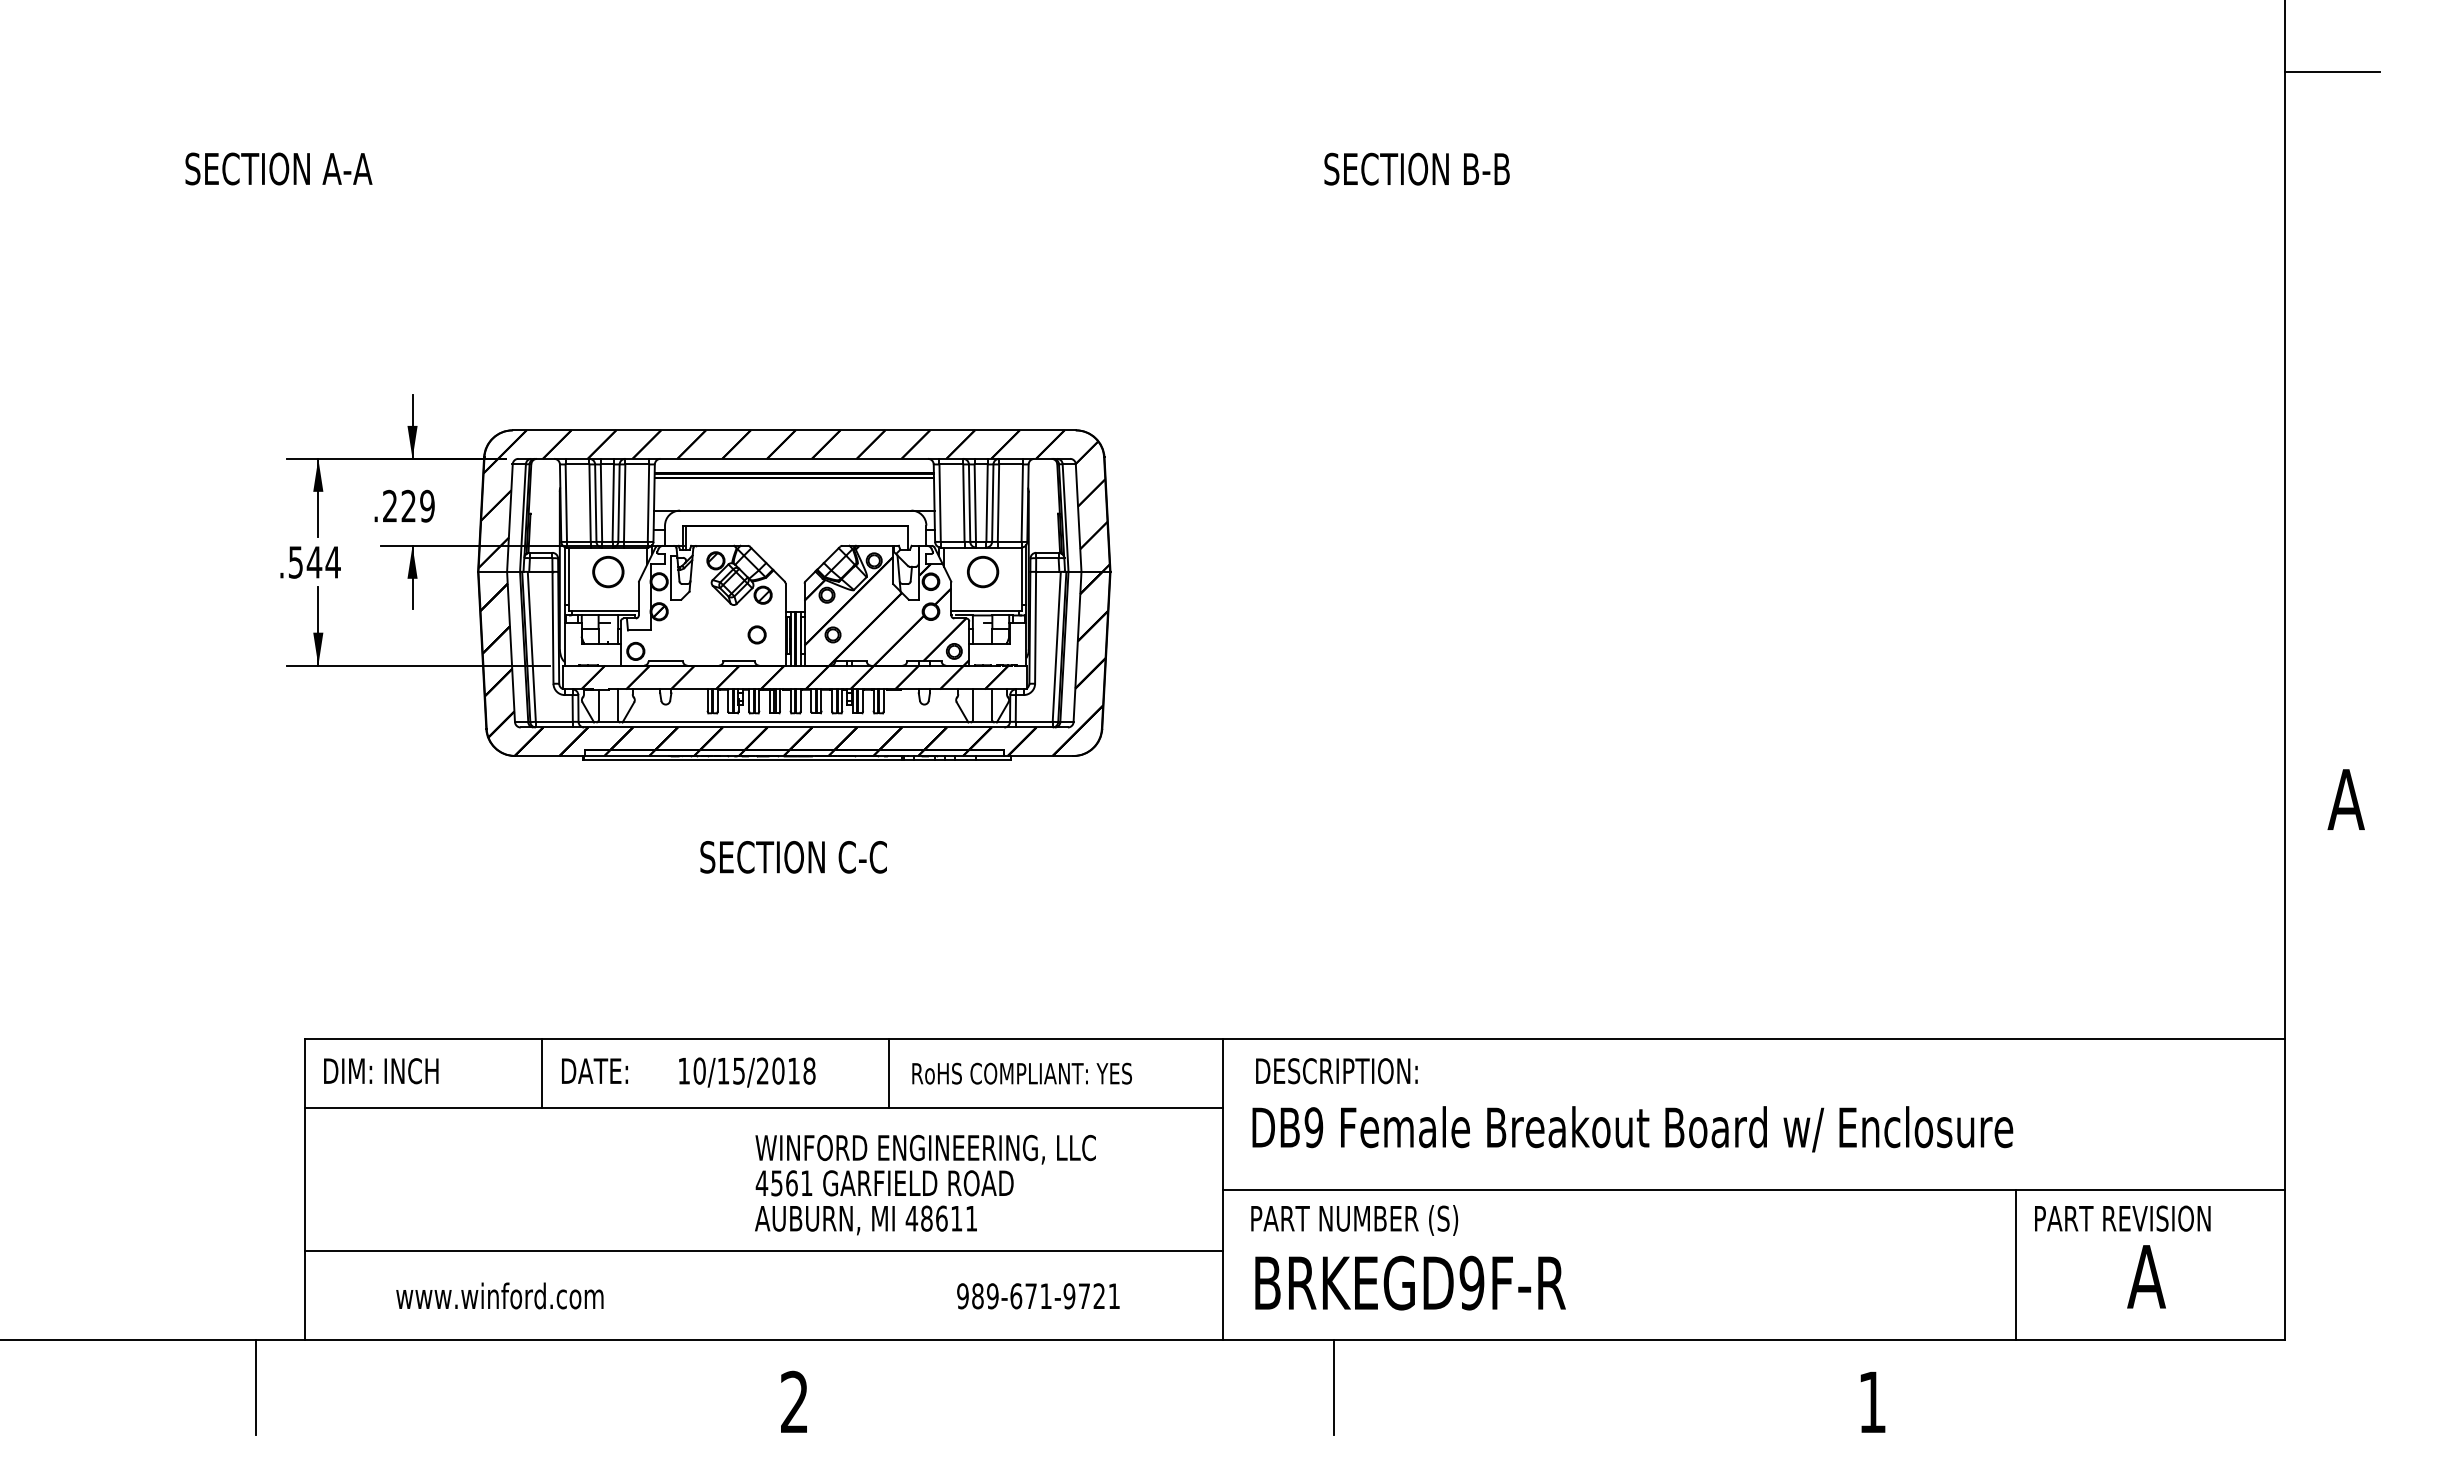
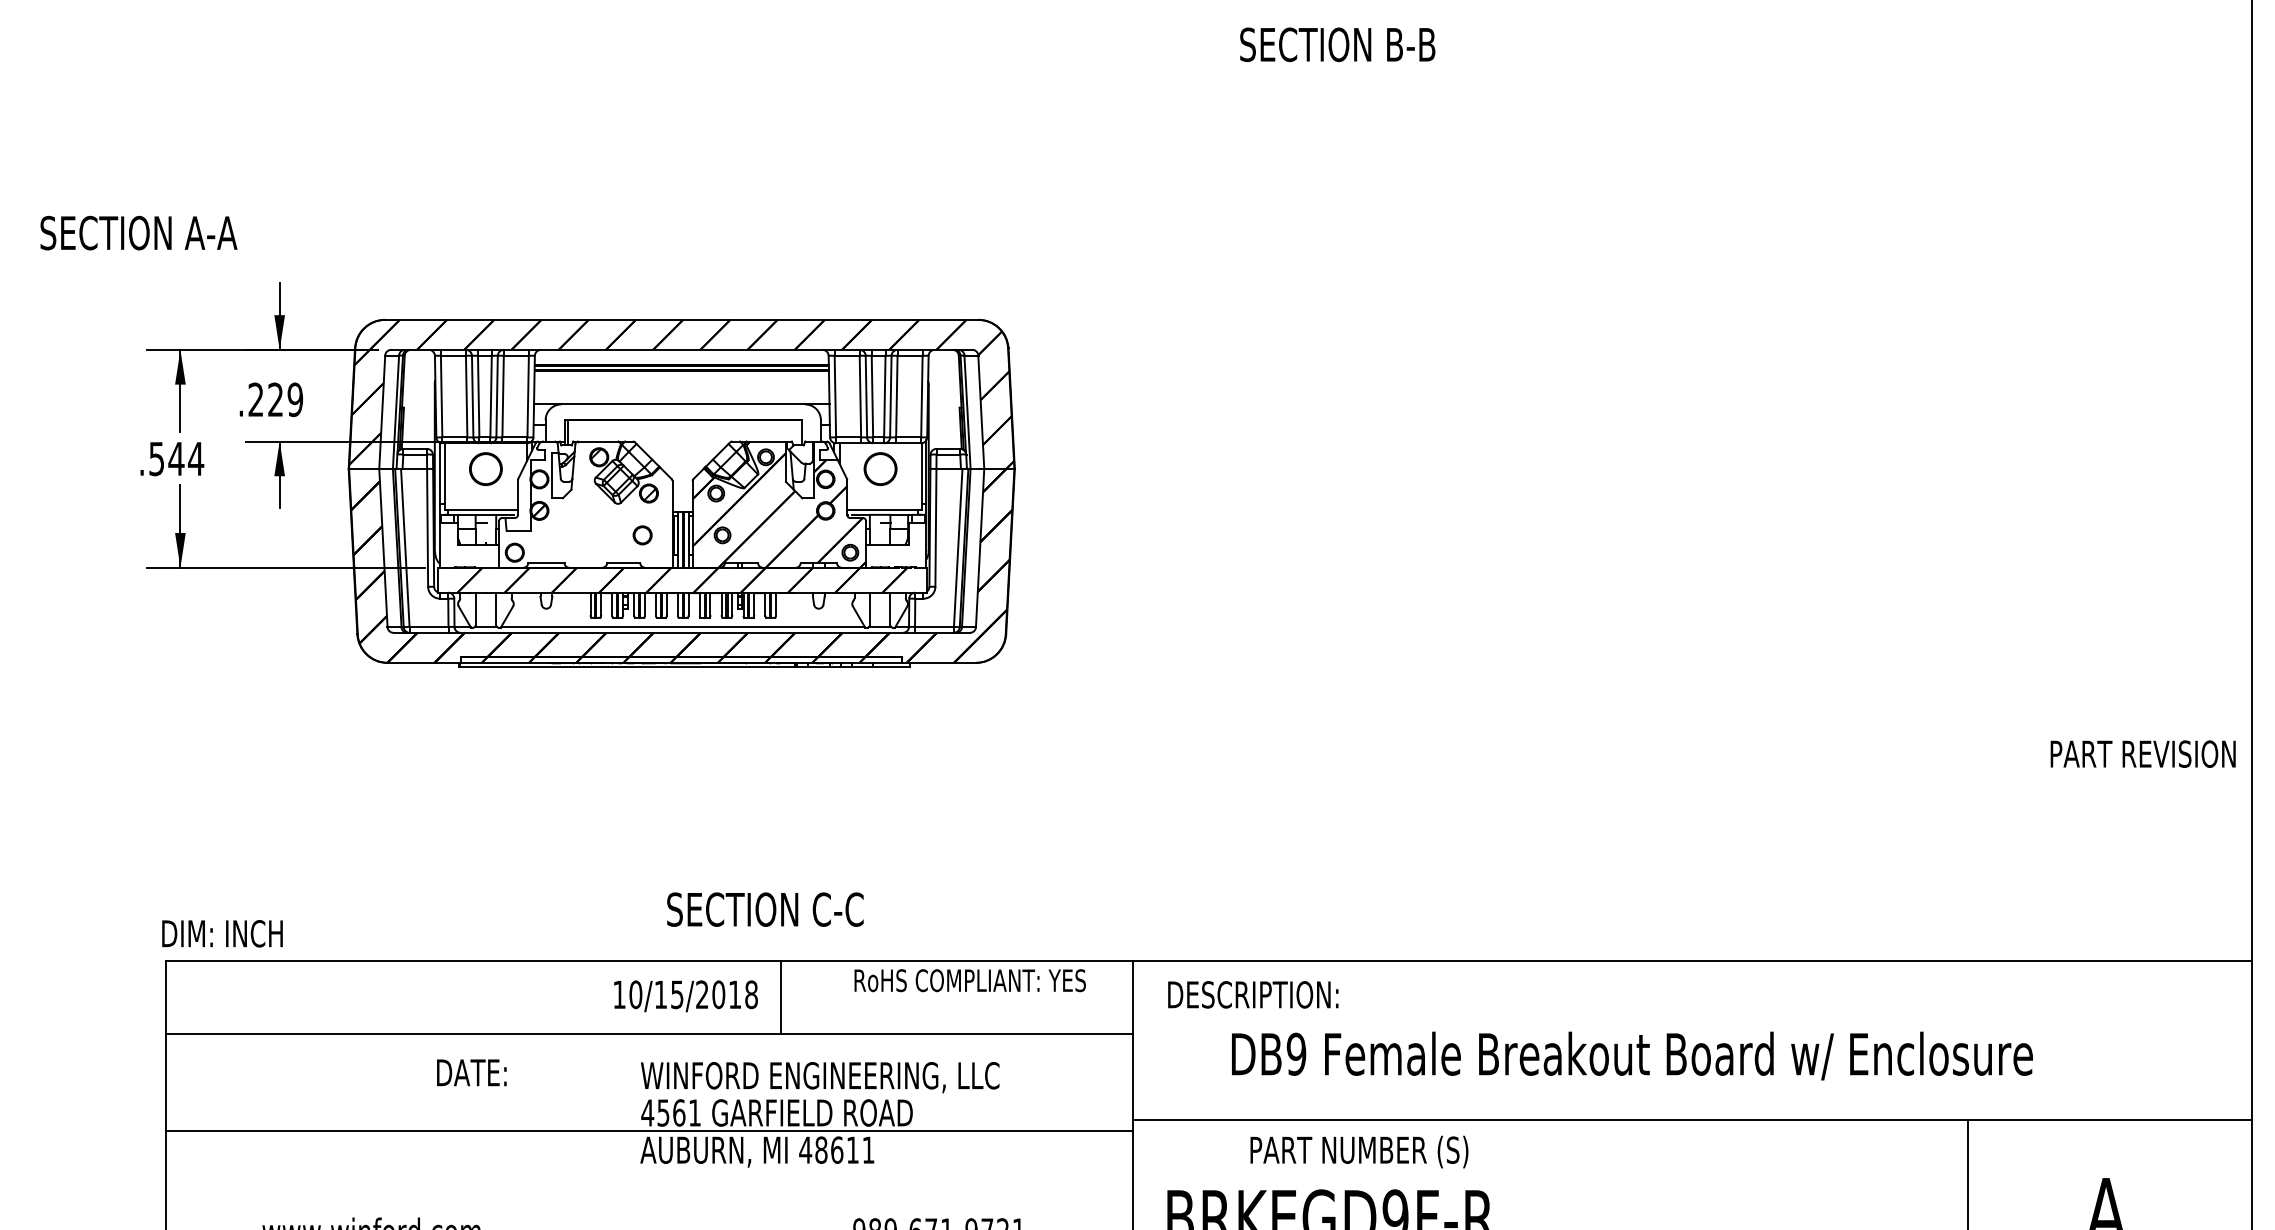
text: (278, 168) -> (138, 232), moved
text: (793, 857) -> (765, 909), moved
text: (594, 1070) -> (471, 1072), moved
text: (381, 1071) -> (222, 934), moved
text: (747, 1072) -> (686, 996), moved
line: (542, 1073) -> (416, 997), removed
text: (1021, 1073) -> (969, 980), moved
text: (1632, 1129) -> (1632, 1056), moved
text: (2122, 1218) -> (2142, 753), moved
text: (1354, 1220) -> (1359, 1152), moved
line: (763, 1251) -> (649, 1131), moved

